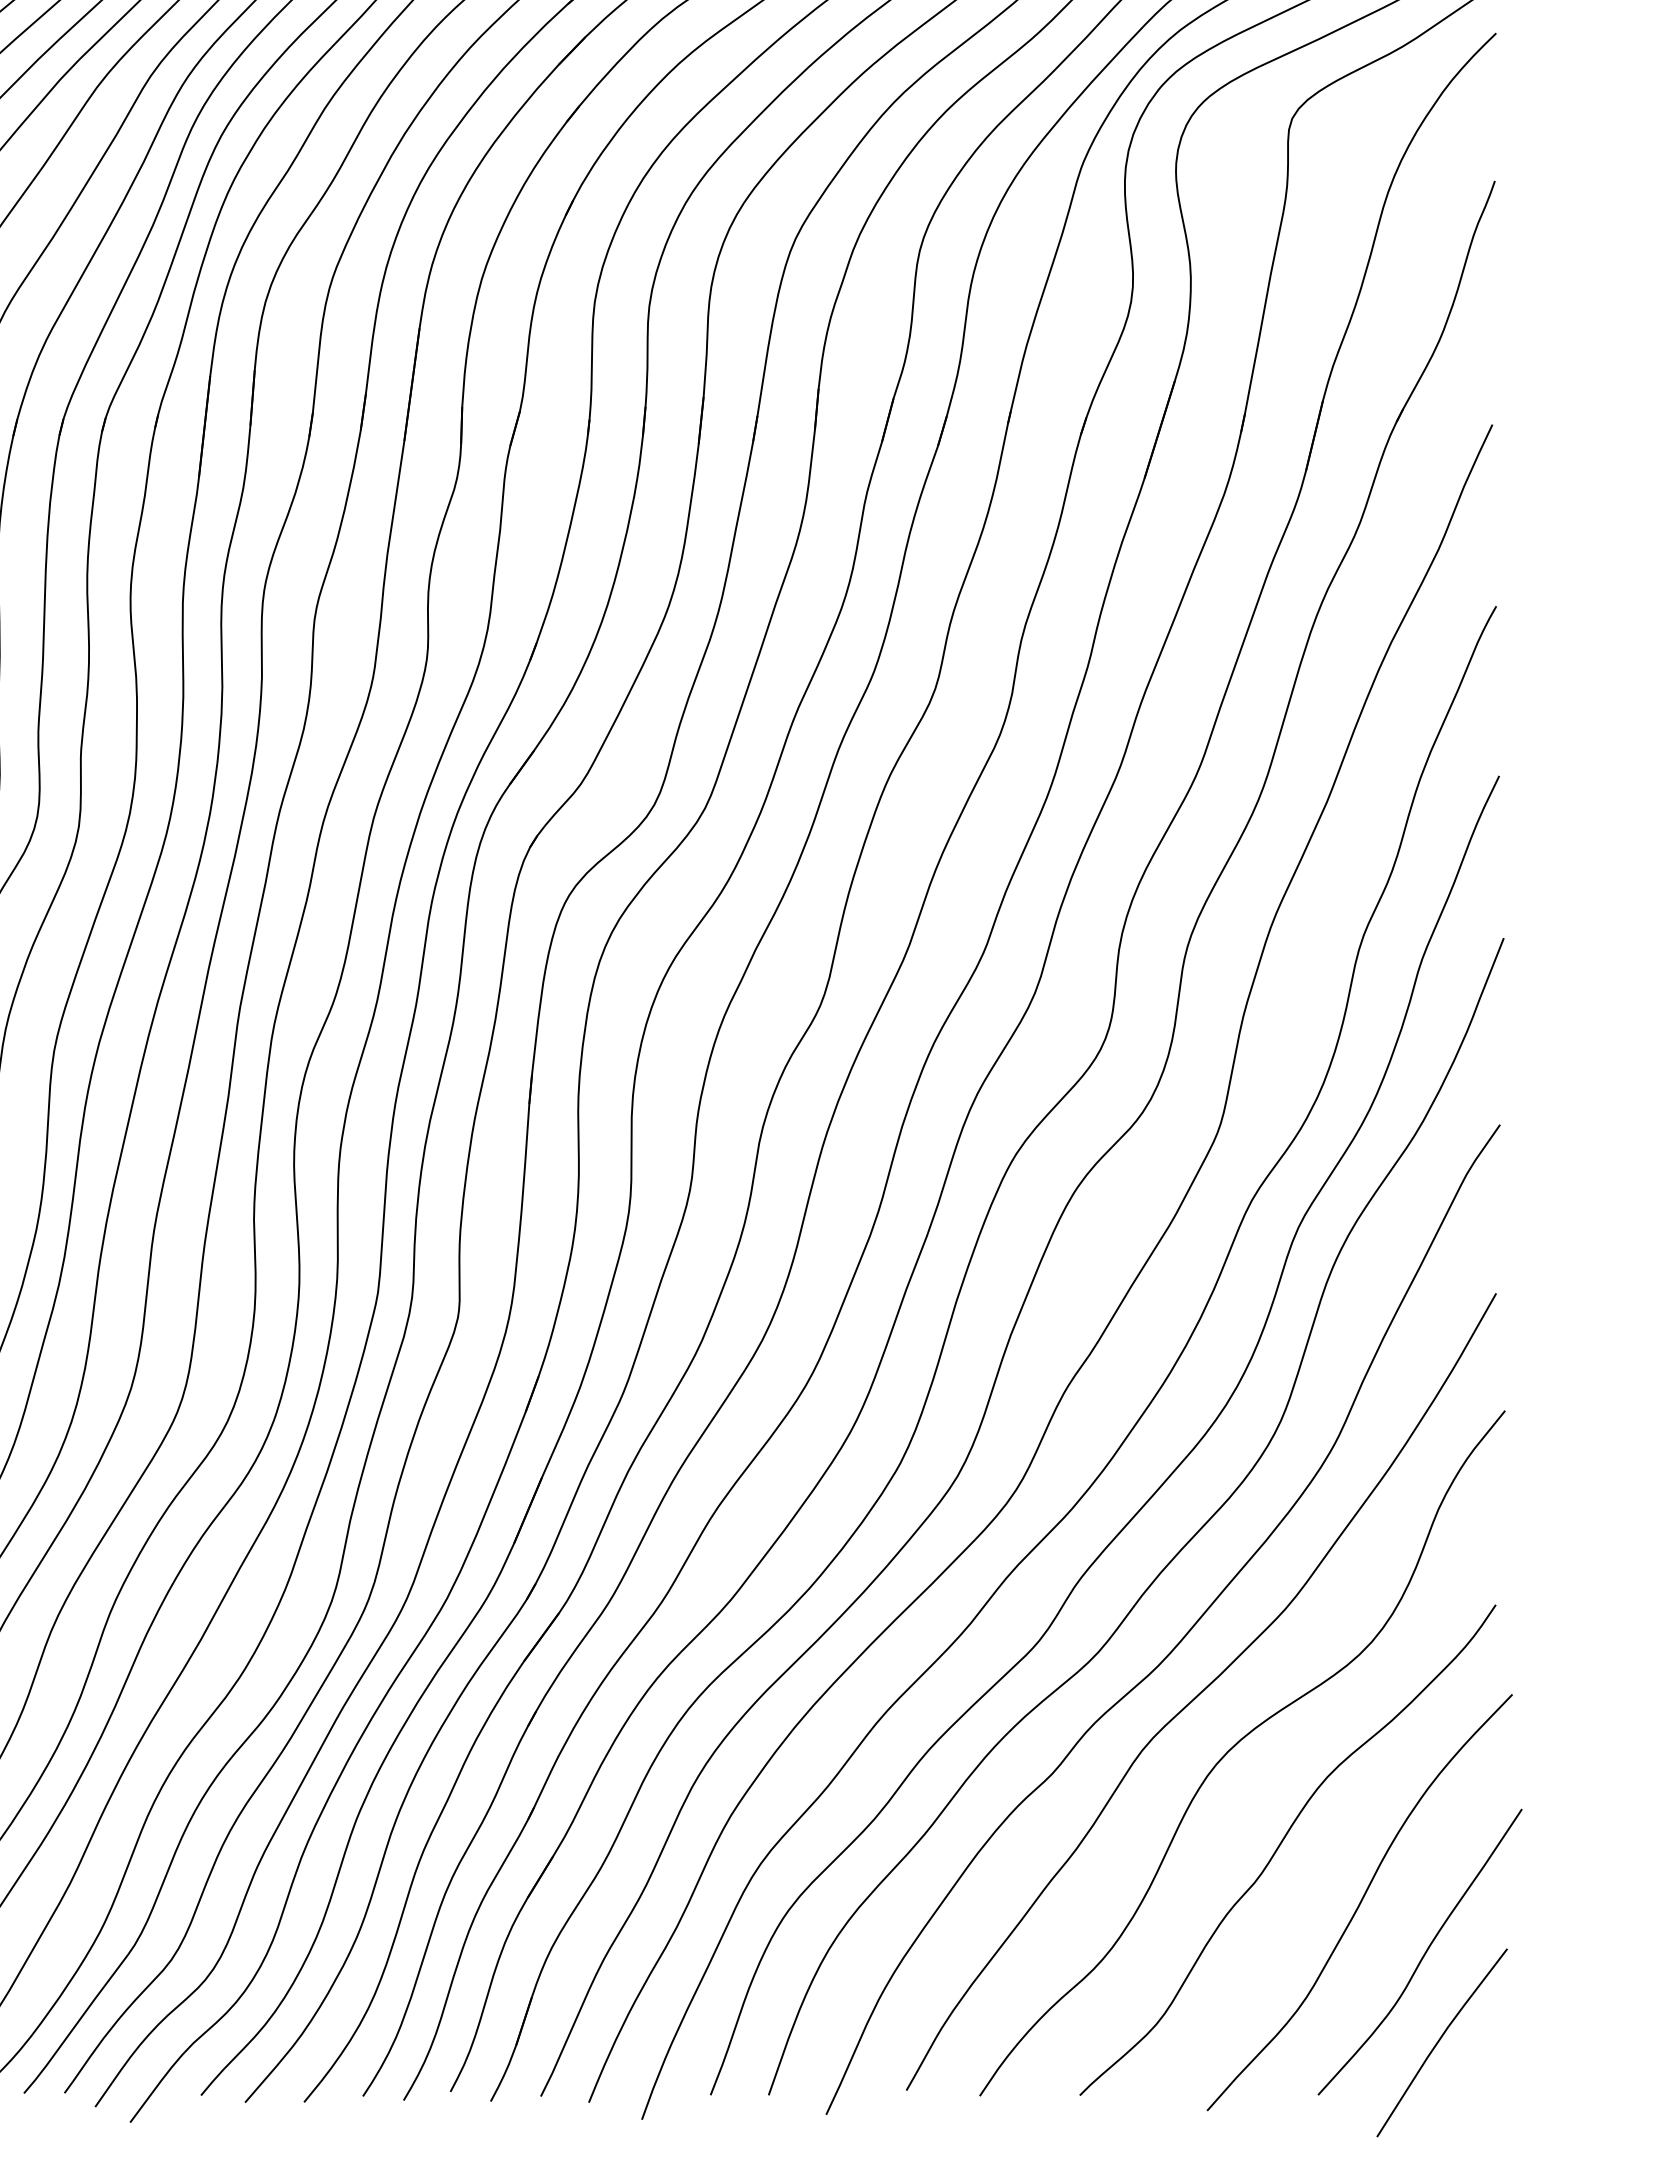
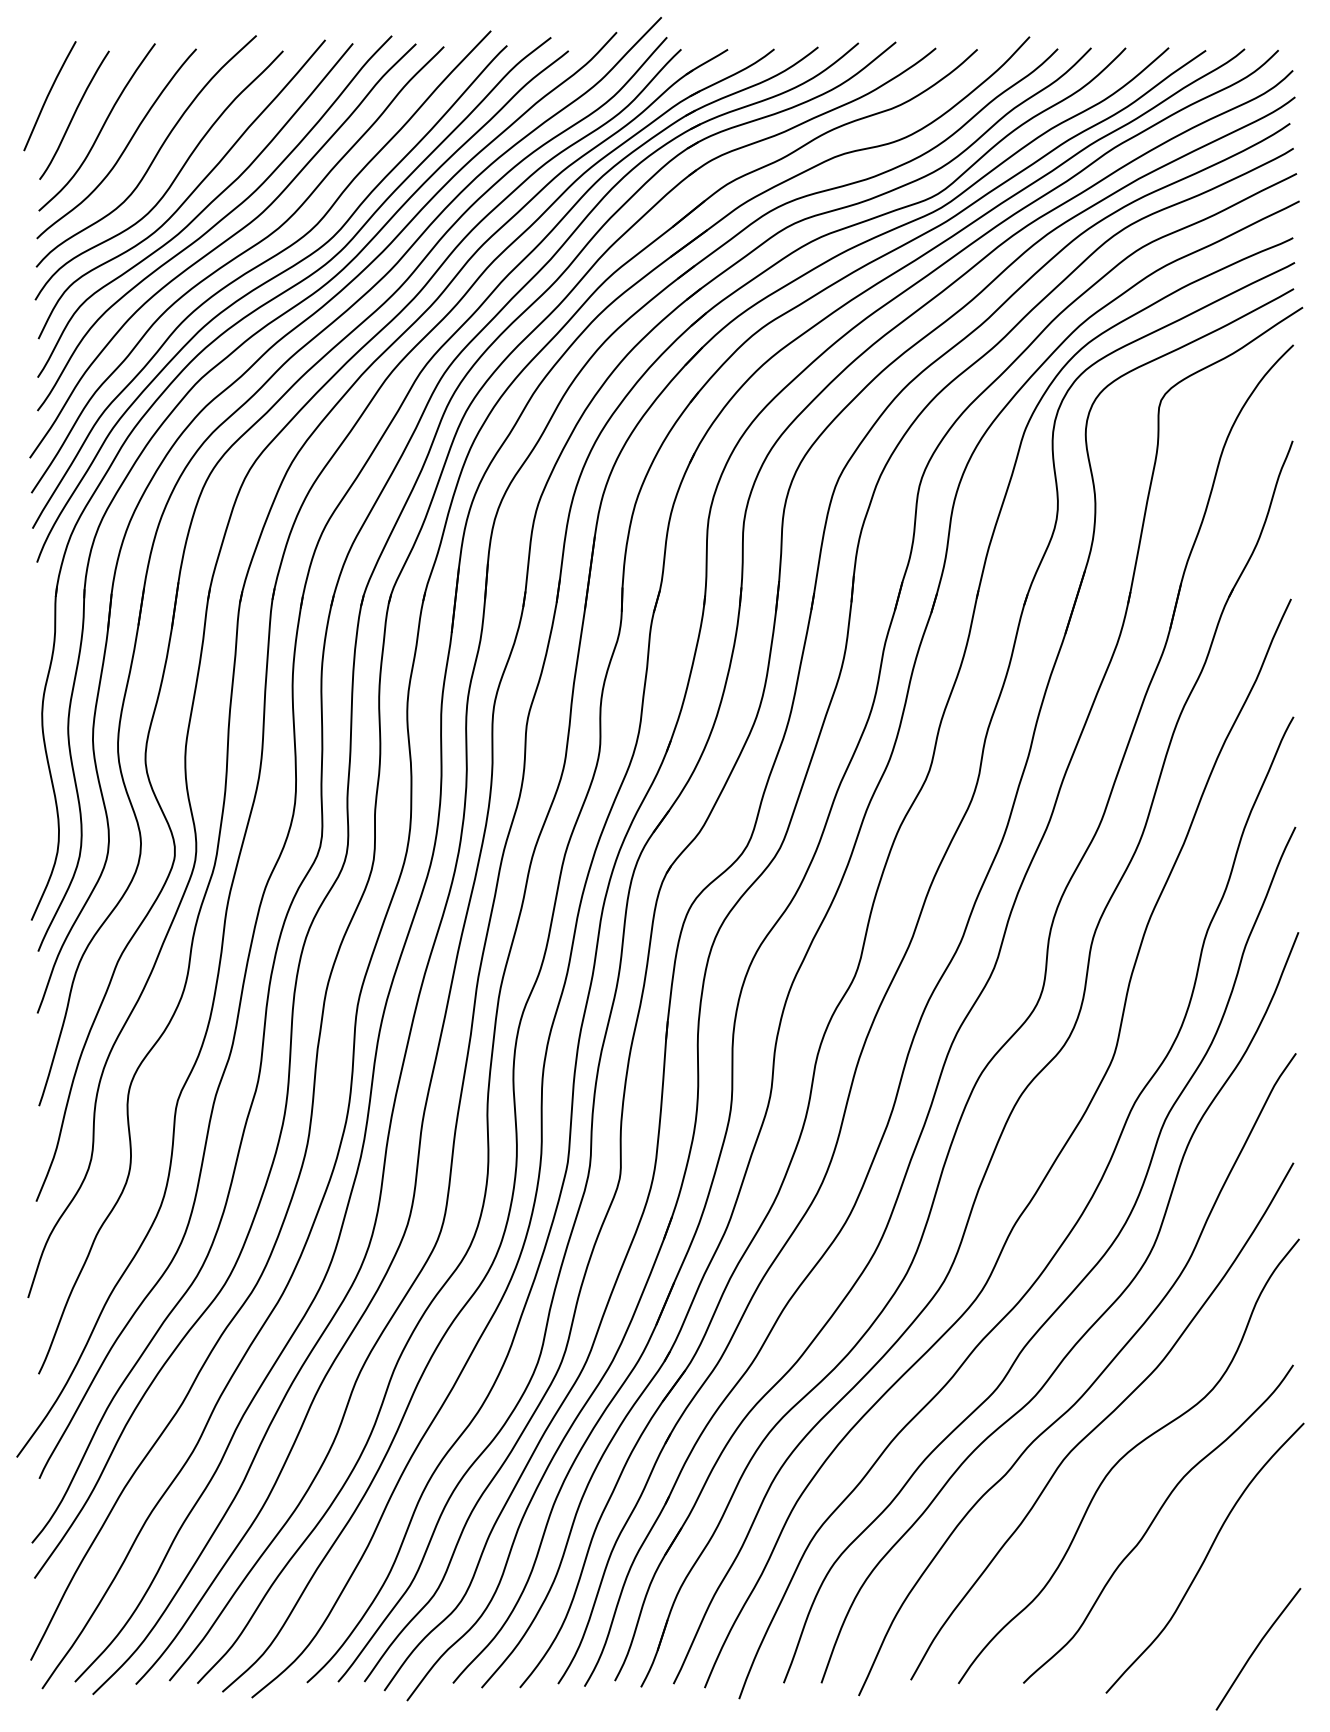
curve: (1422, 1955) -> (1245, 1592), removed

